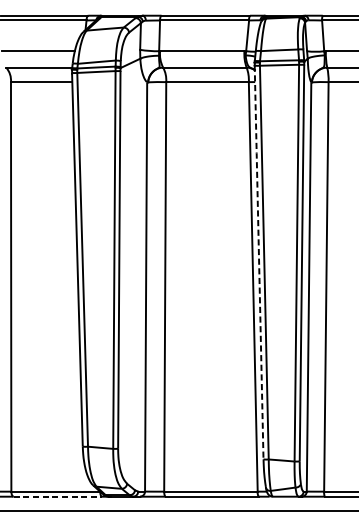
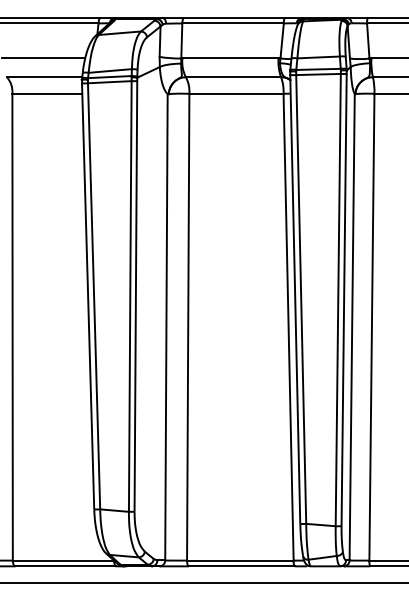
line: (259, 261) -> (295, 298), dashed -> solid
line: (58, 496) -> (66, 566), dashed -> solid

